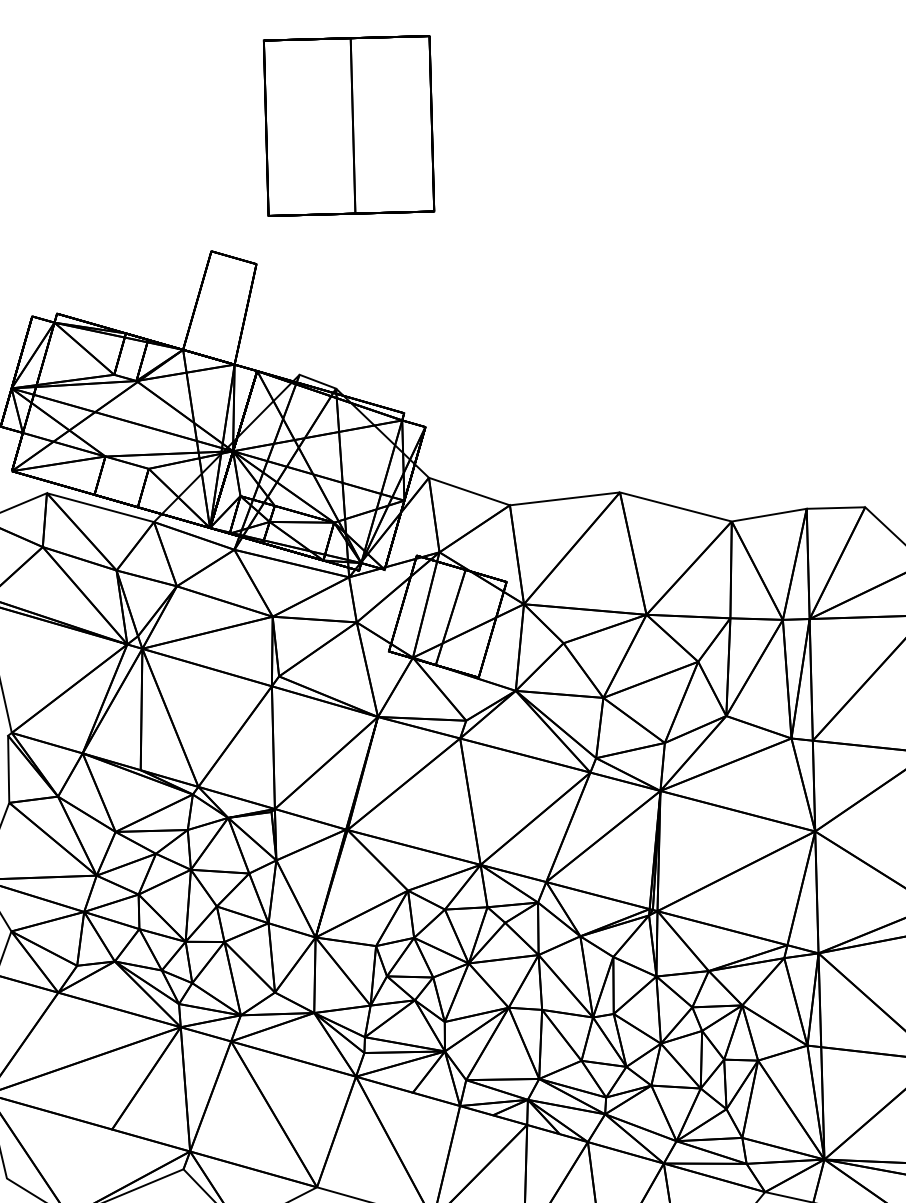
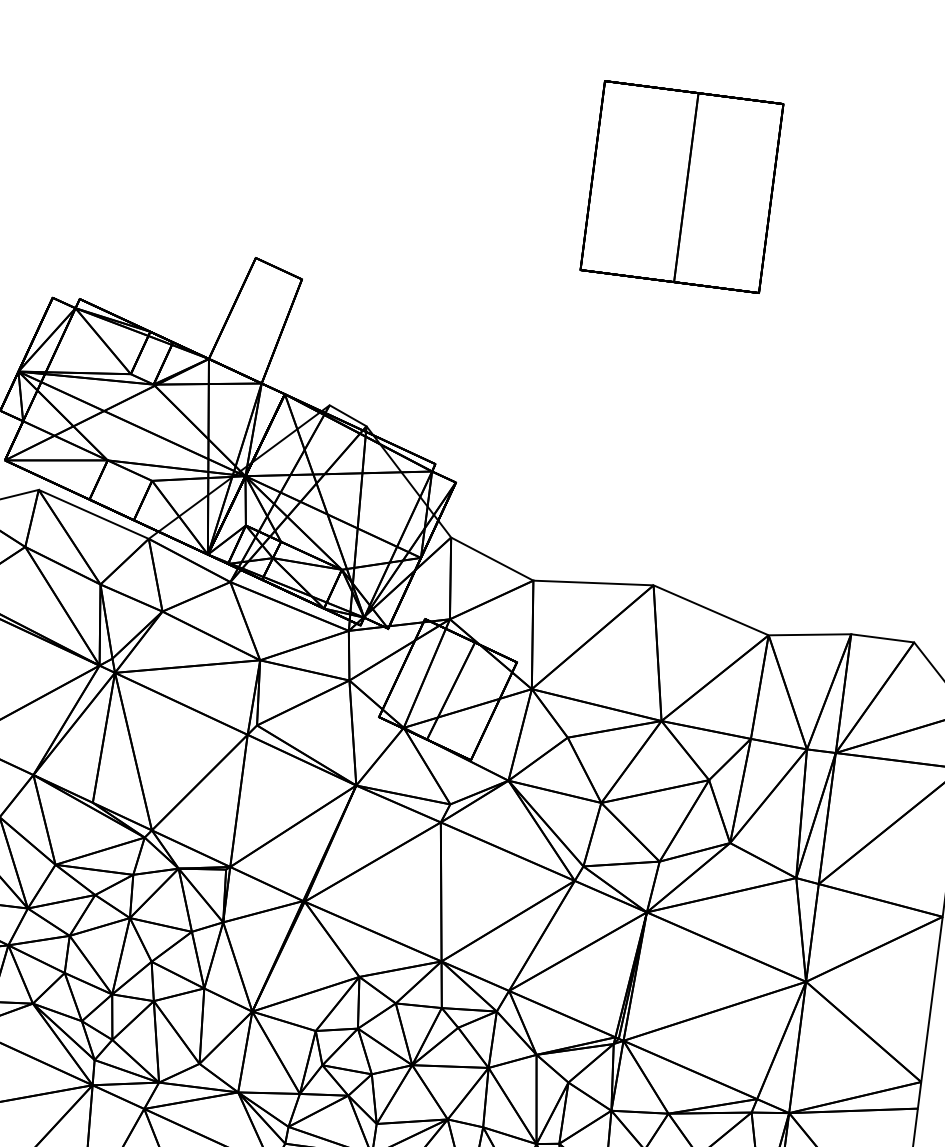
part: (348, 125) -> (681, 186), moved

